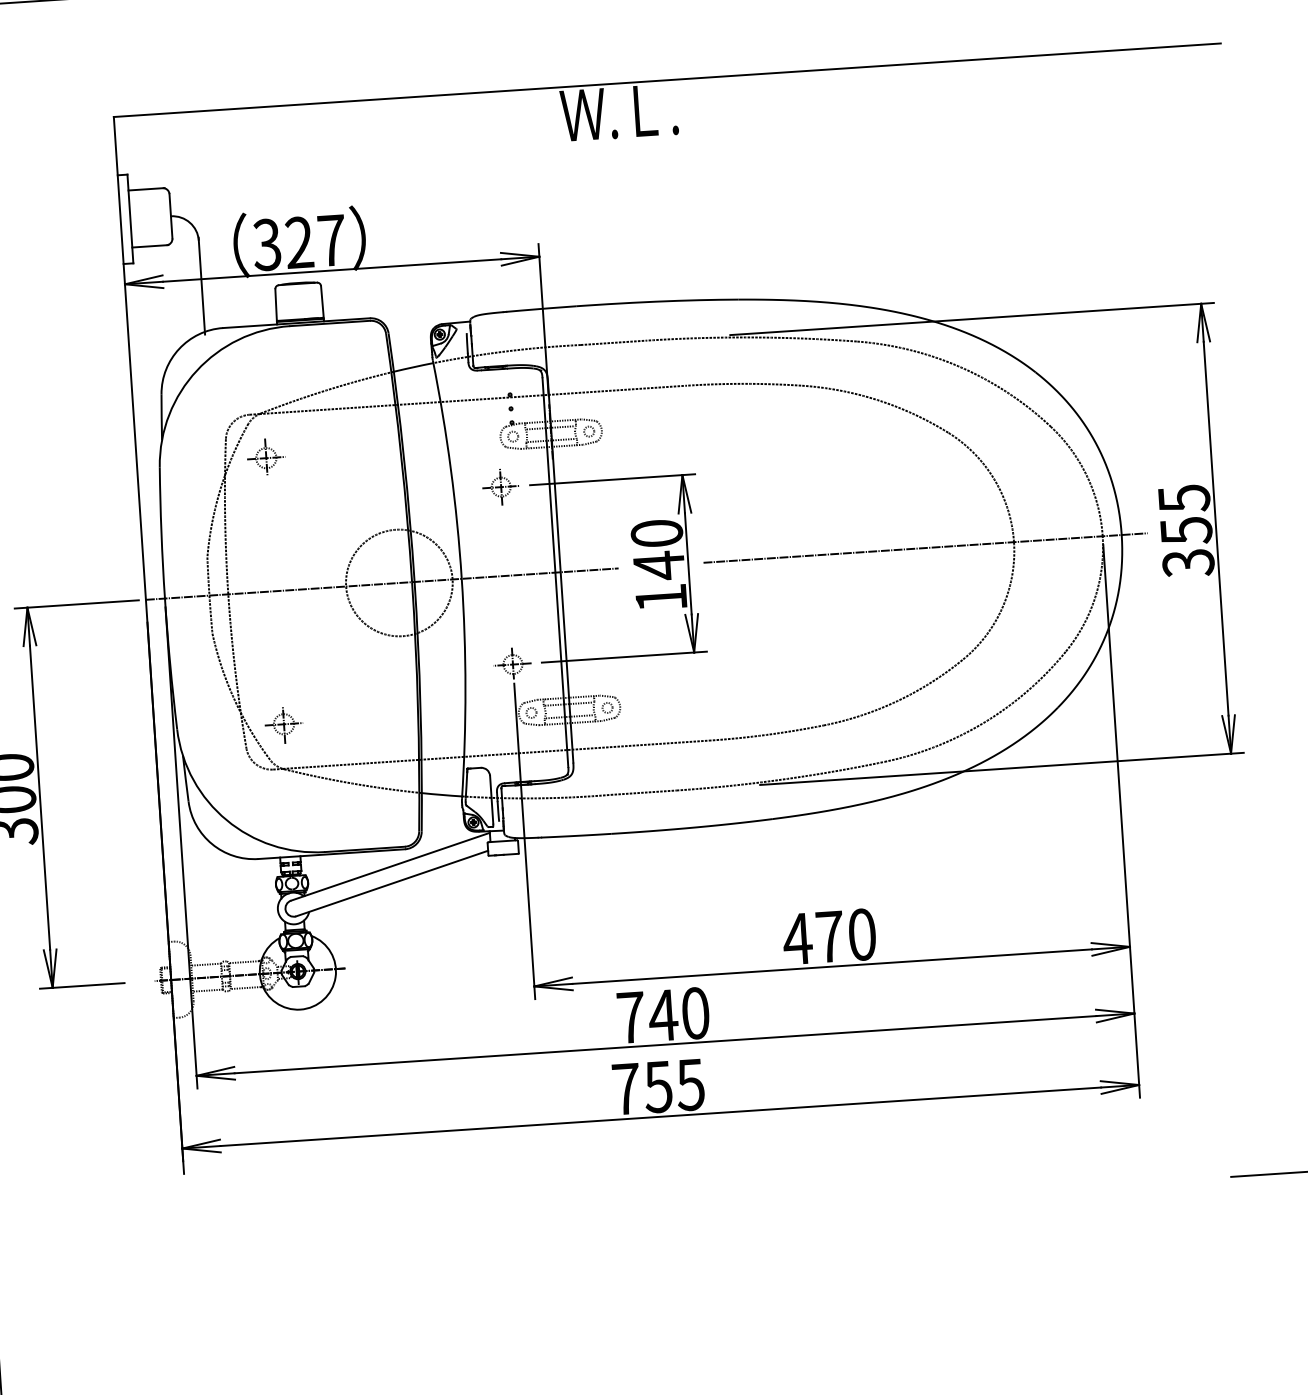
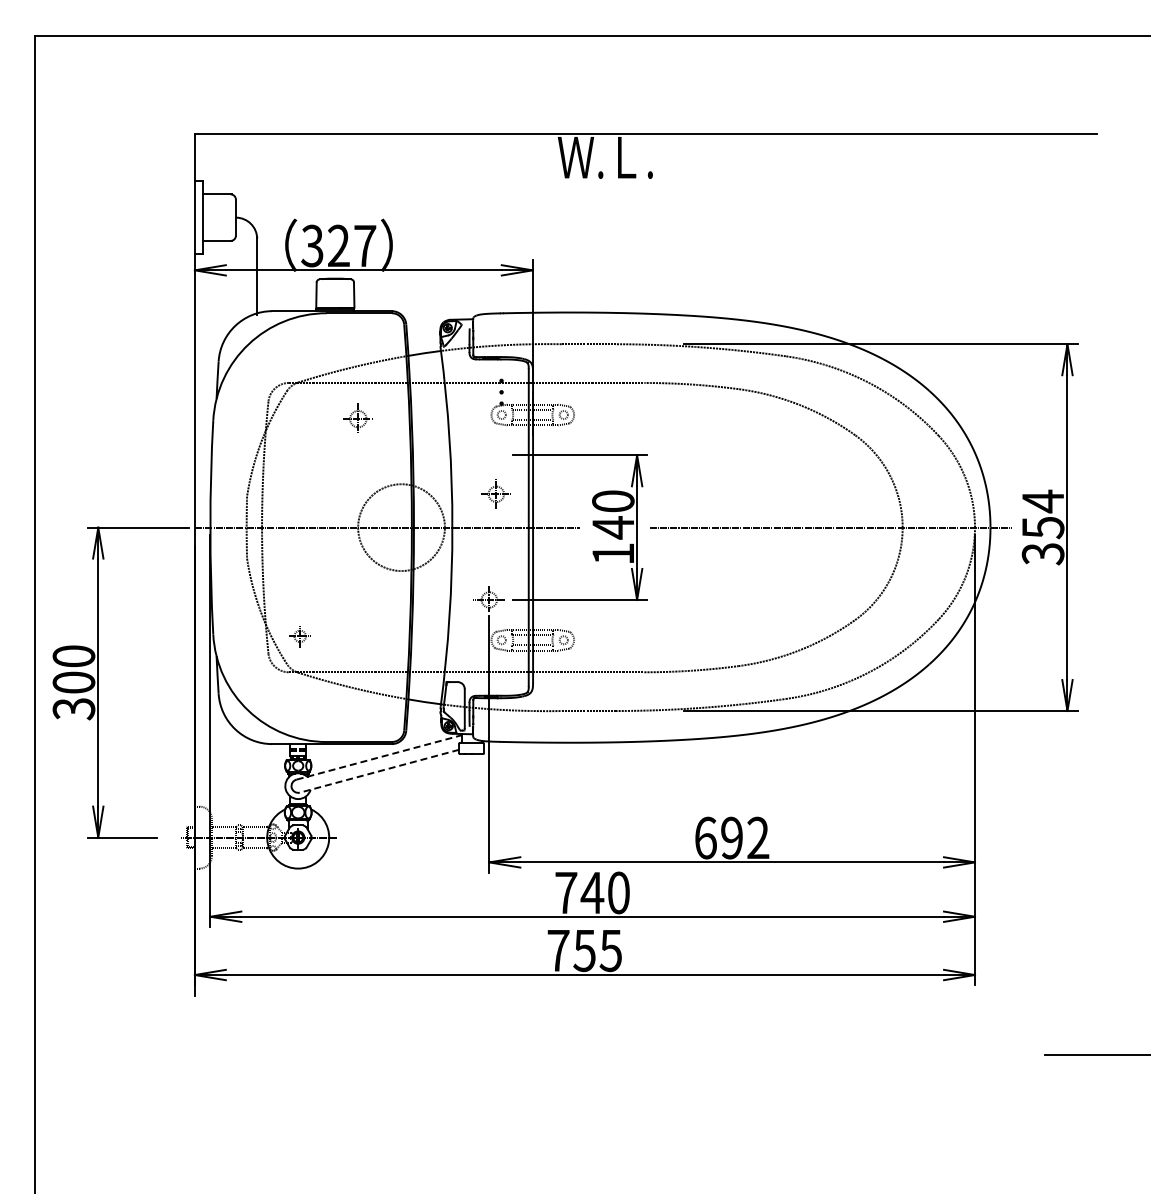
part: (265, 456) -> (357, 417), moved
part: (500, 486) -> (495, 493), moved
text: (1184, 498) -> (1043, 501), 355 -> 354
part: (283, 724) -> (299, 636), size x0.7
line: (391, 866) -> (379, 757), solid -> dashed
line: (392, 883) -> (379, 771), solid -> dashed
text: (829, 936) -> (731, 837), 470 -> 692

